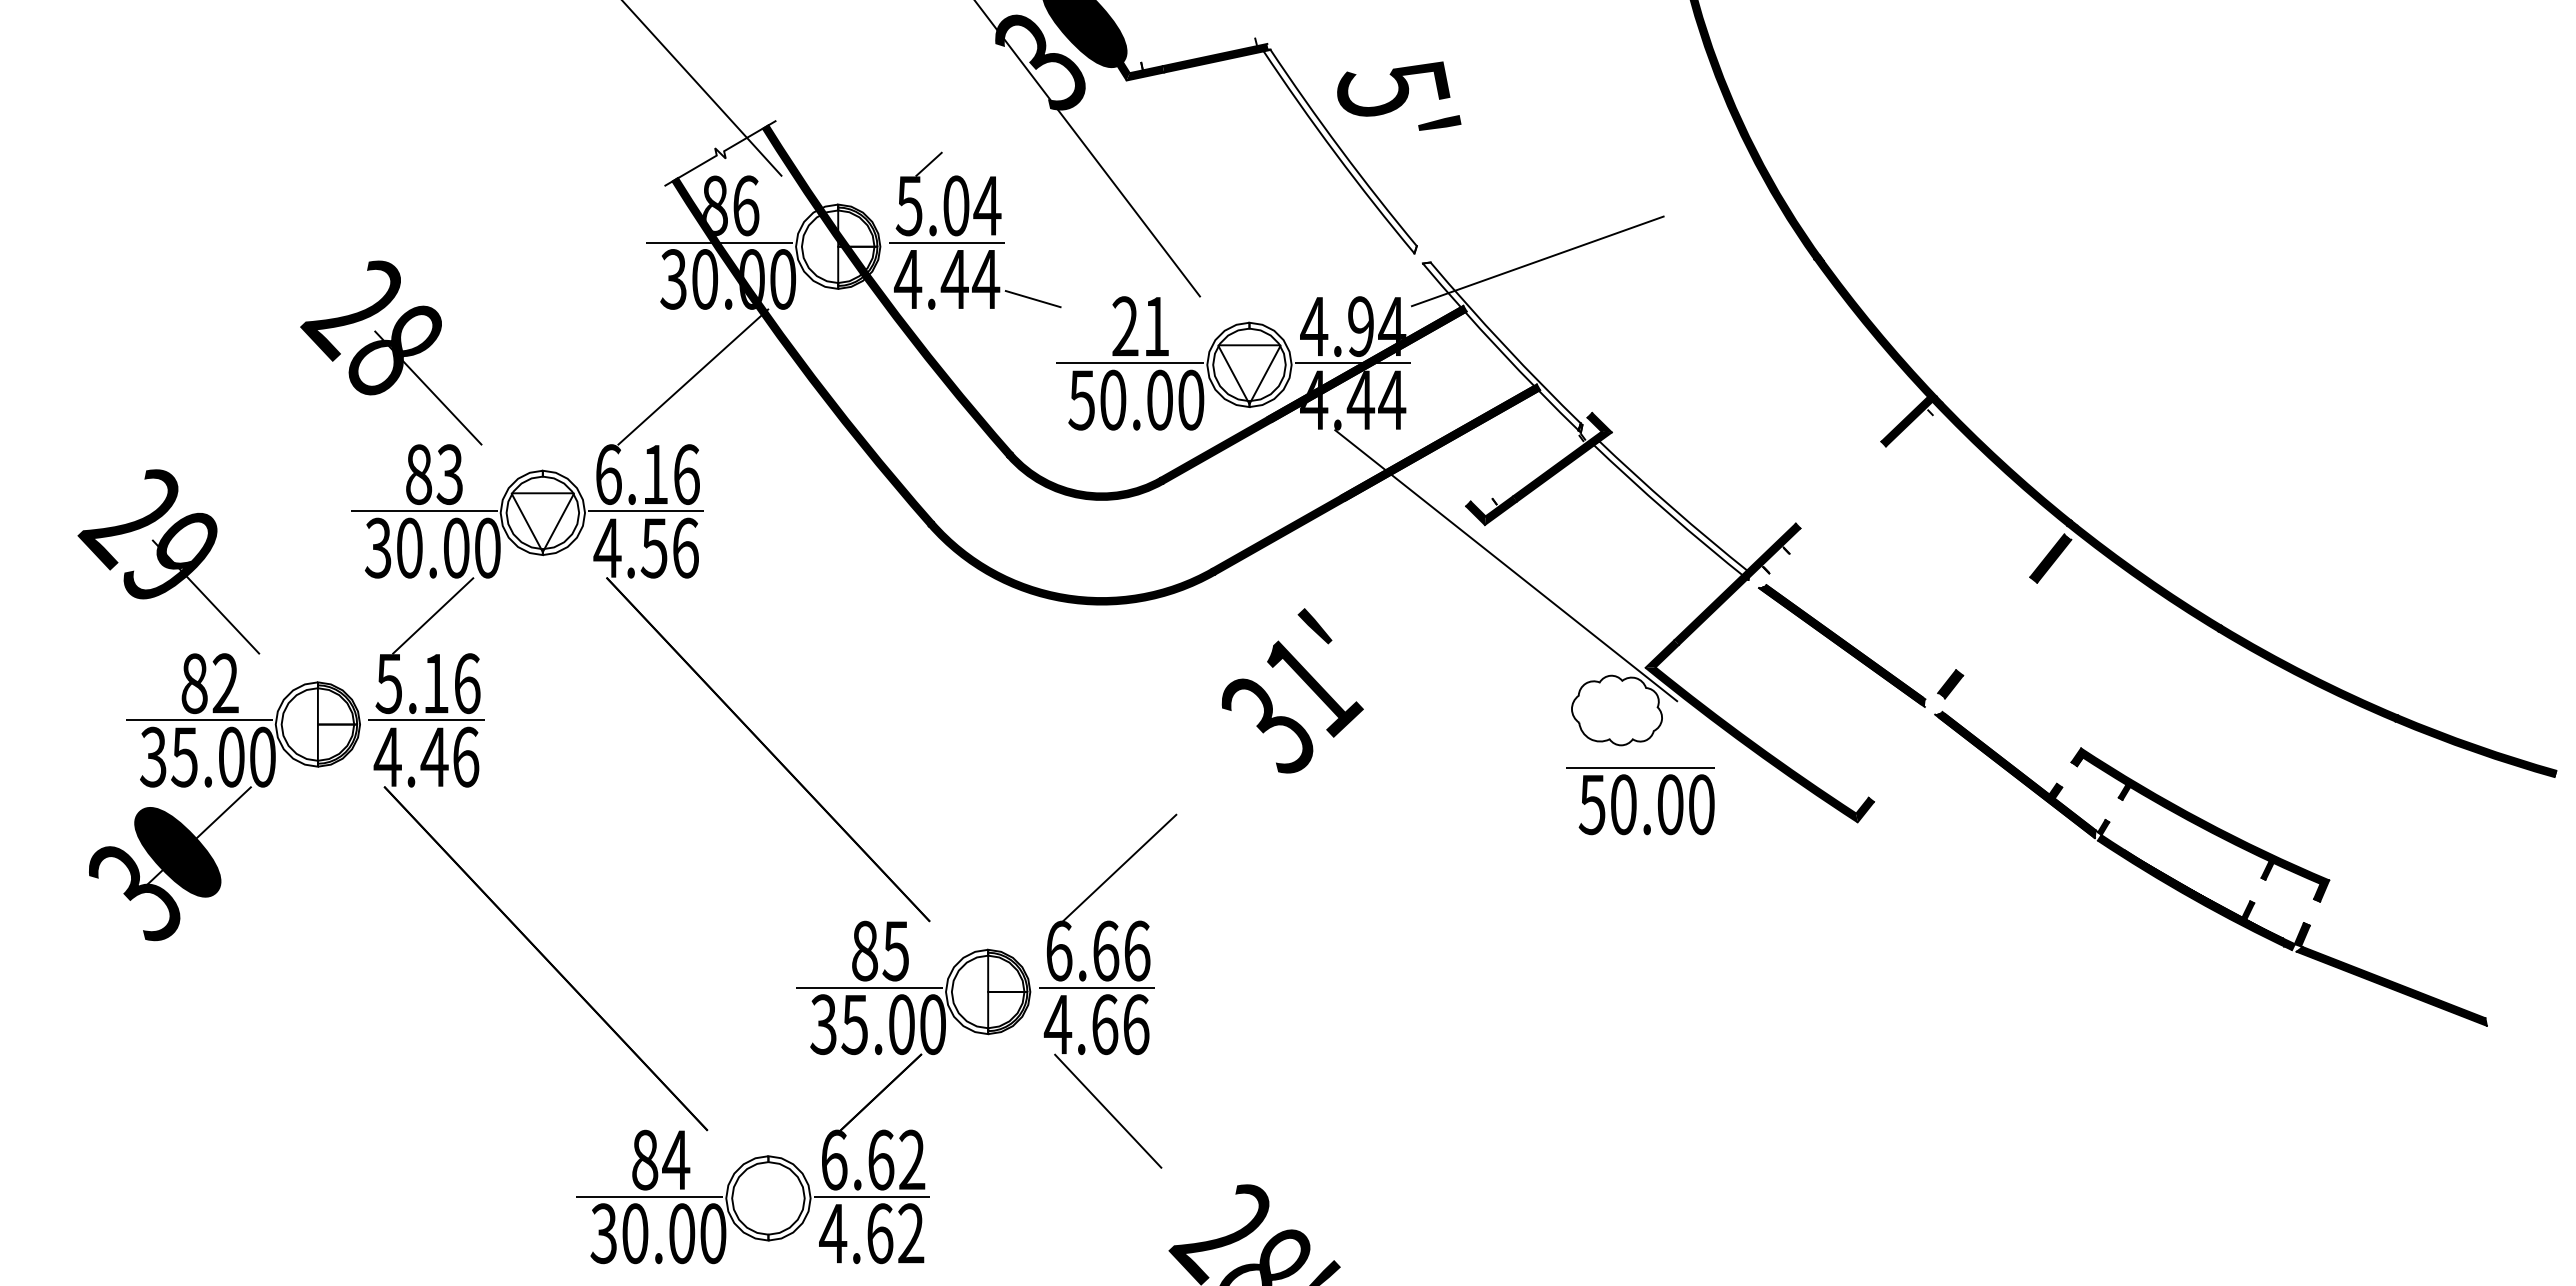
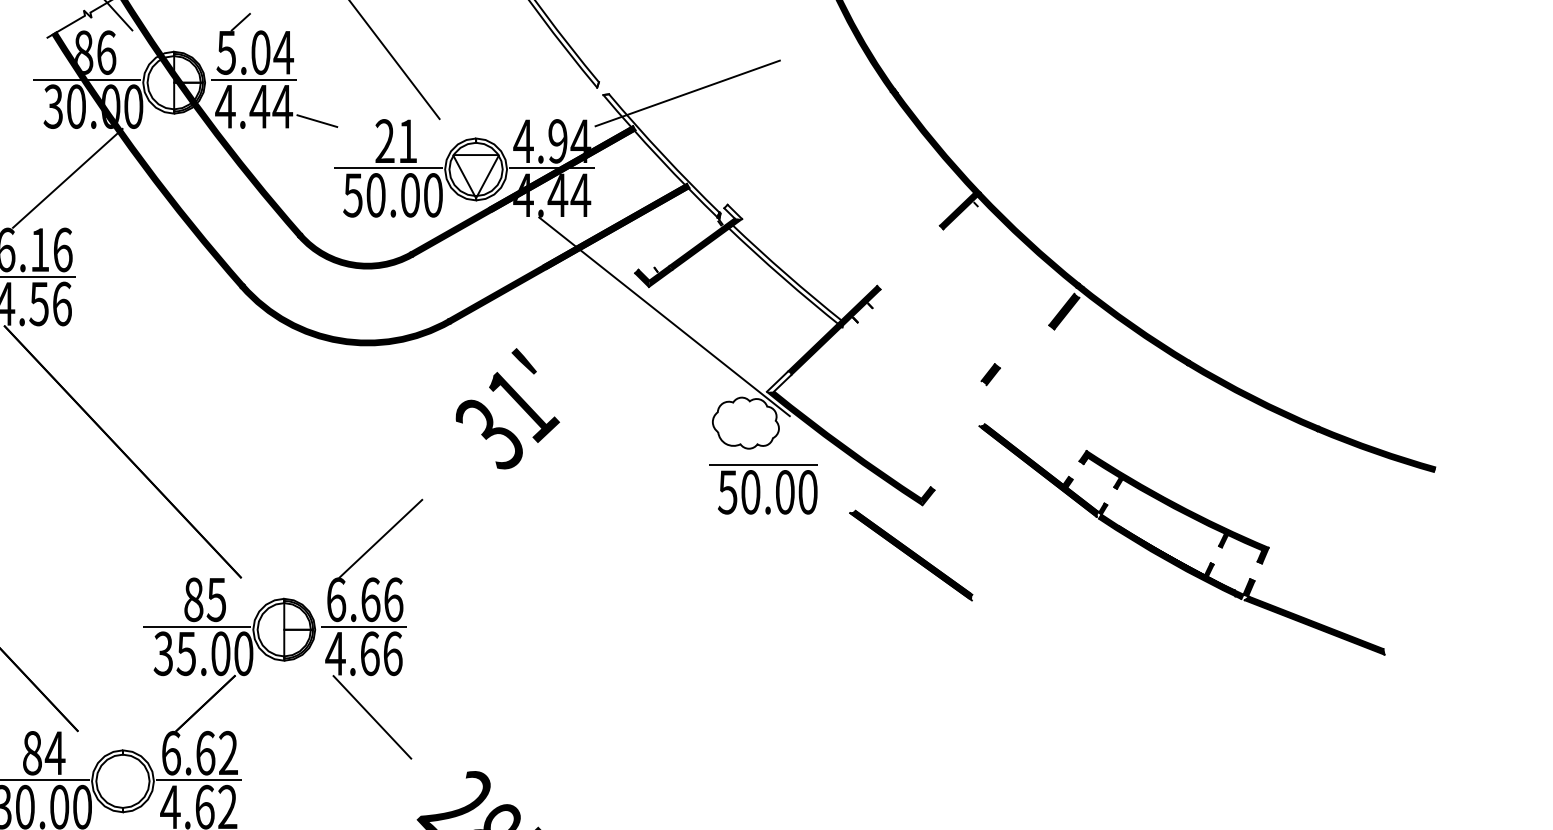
fill: (1599, 422) -> (733, 211), removed
part: (1842, 645) -> (911, 555), moved
fill: (1662, 653) -> (779, 381), removed
part: (1950, 684) -> (990, 374), moved

